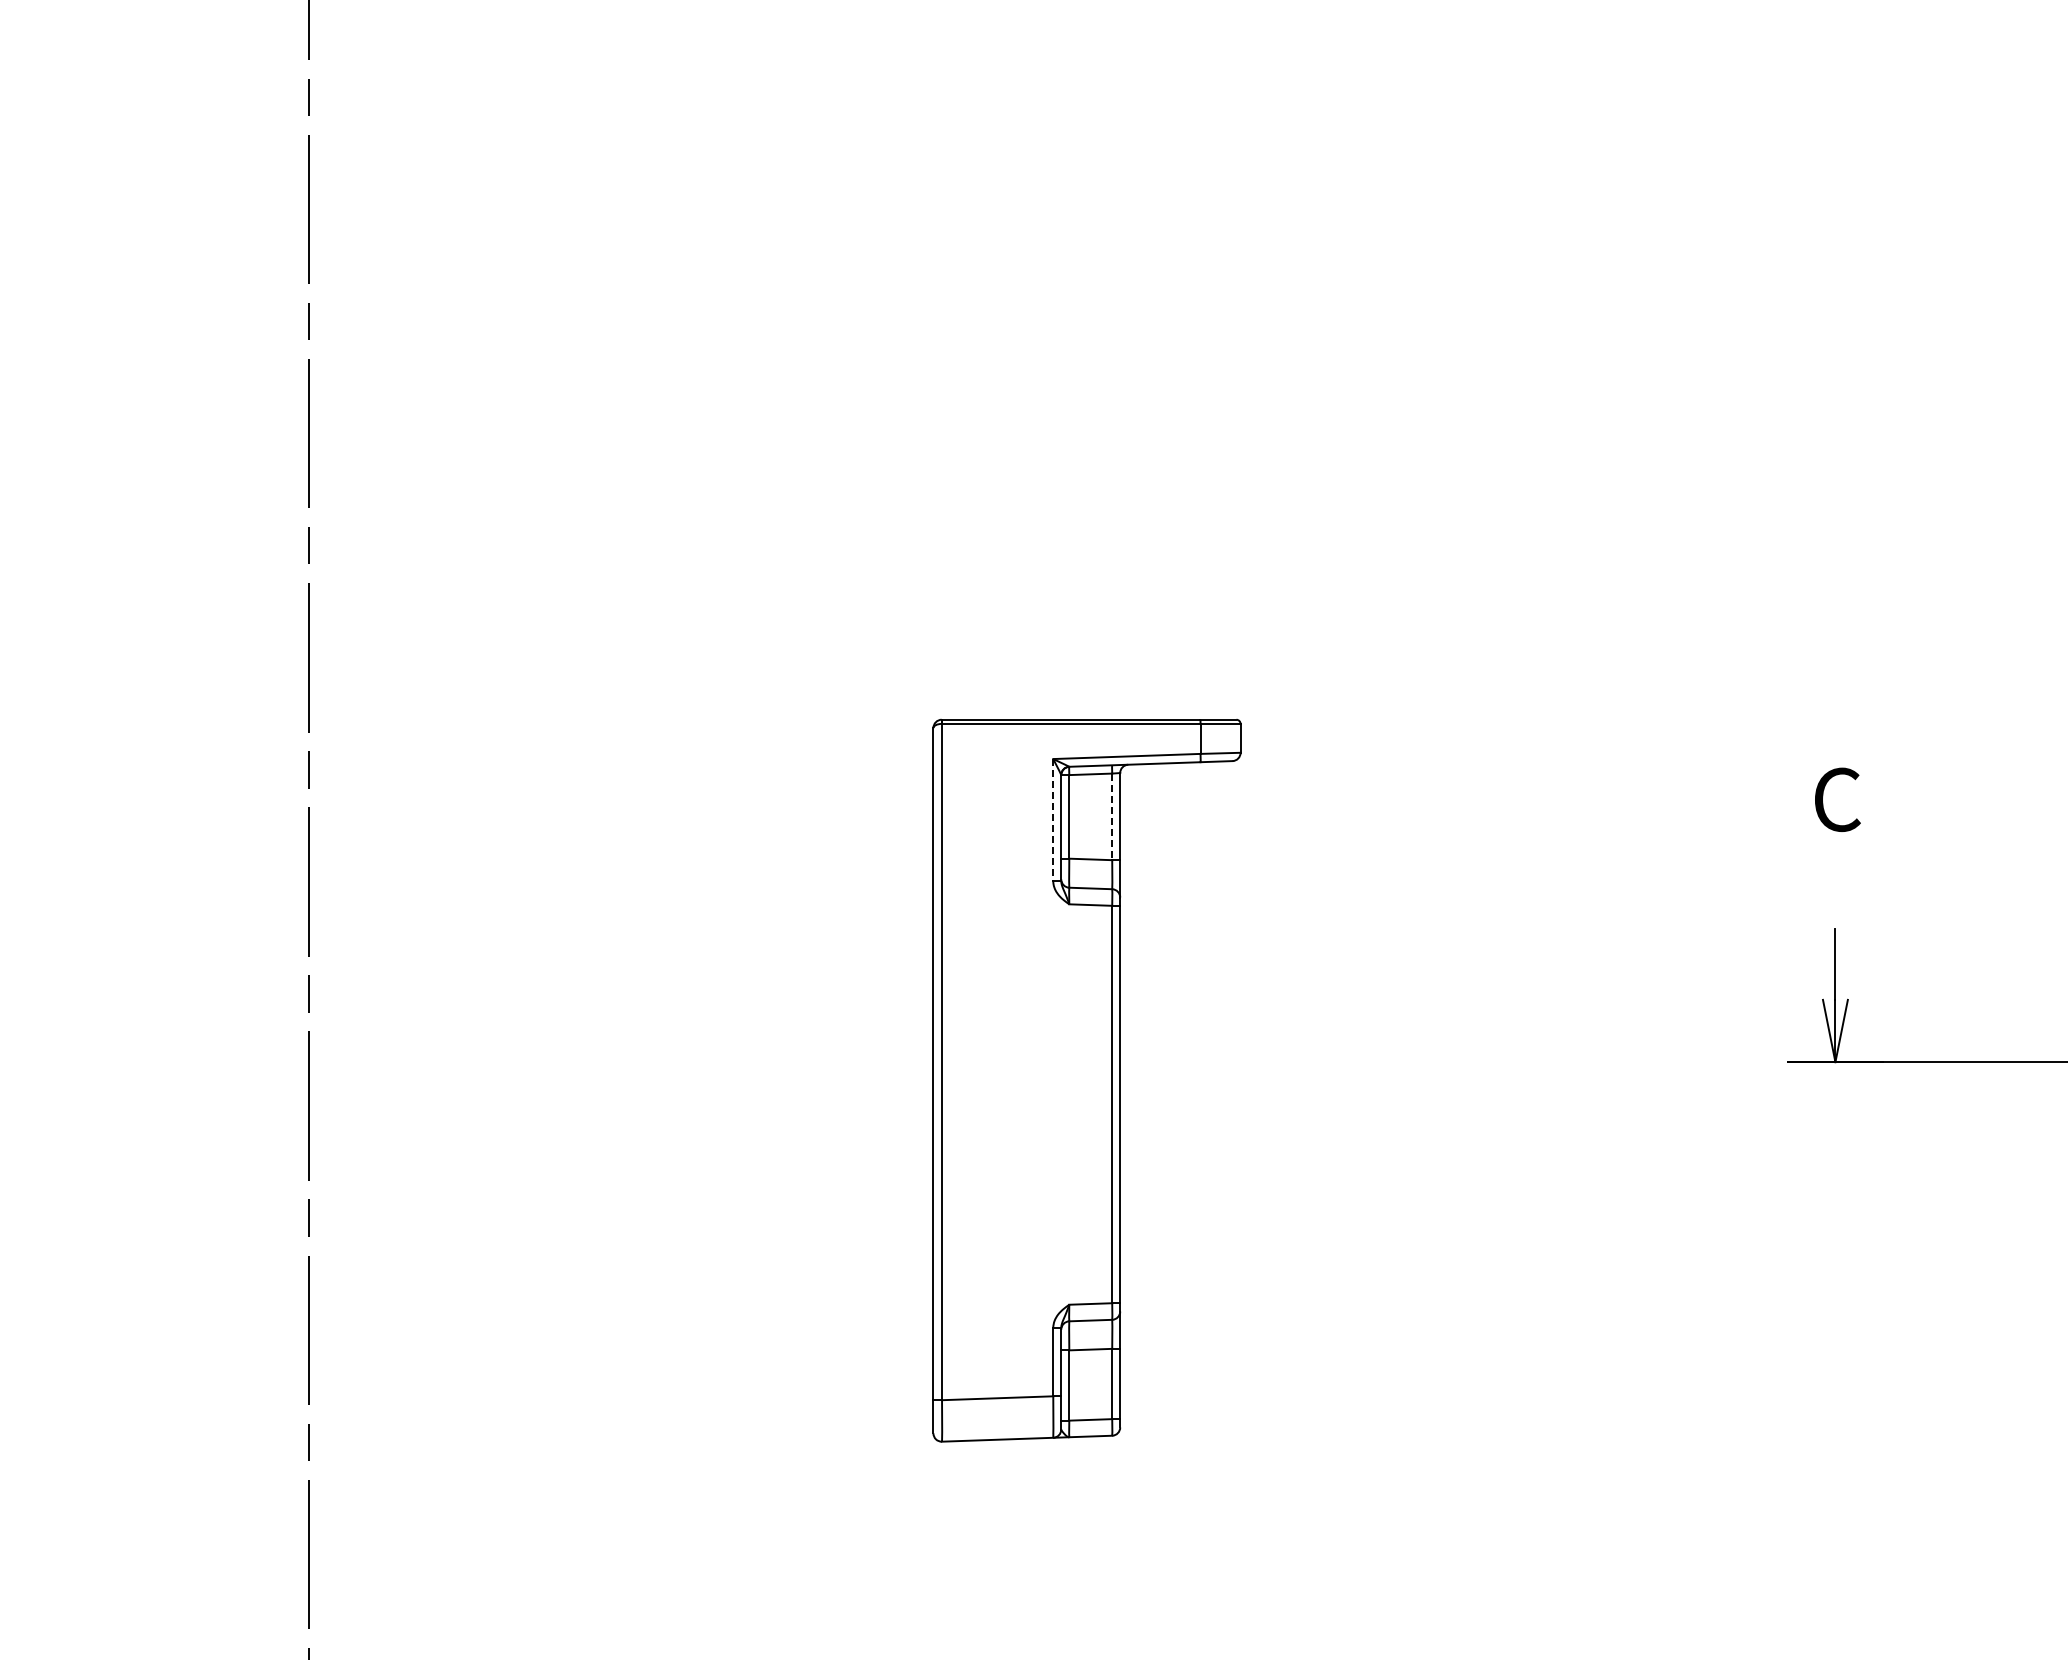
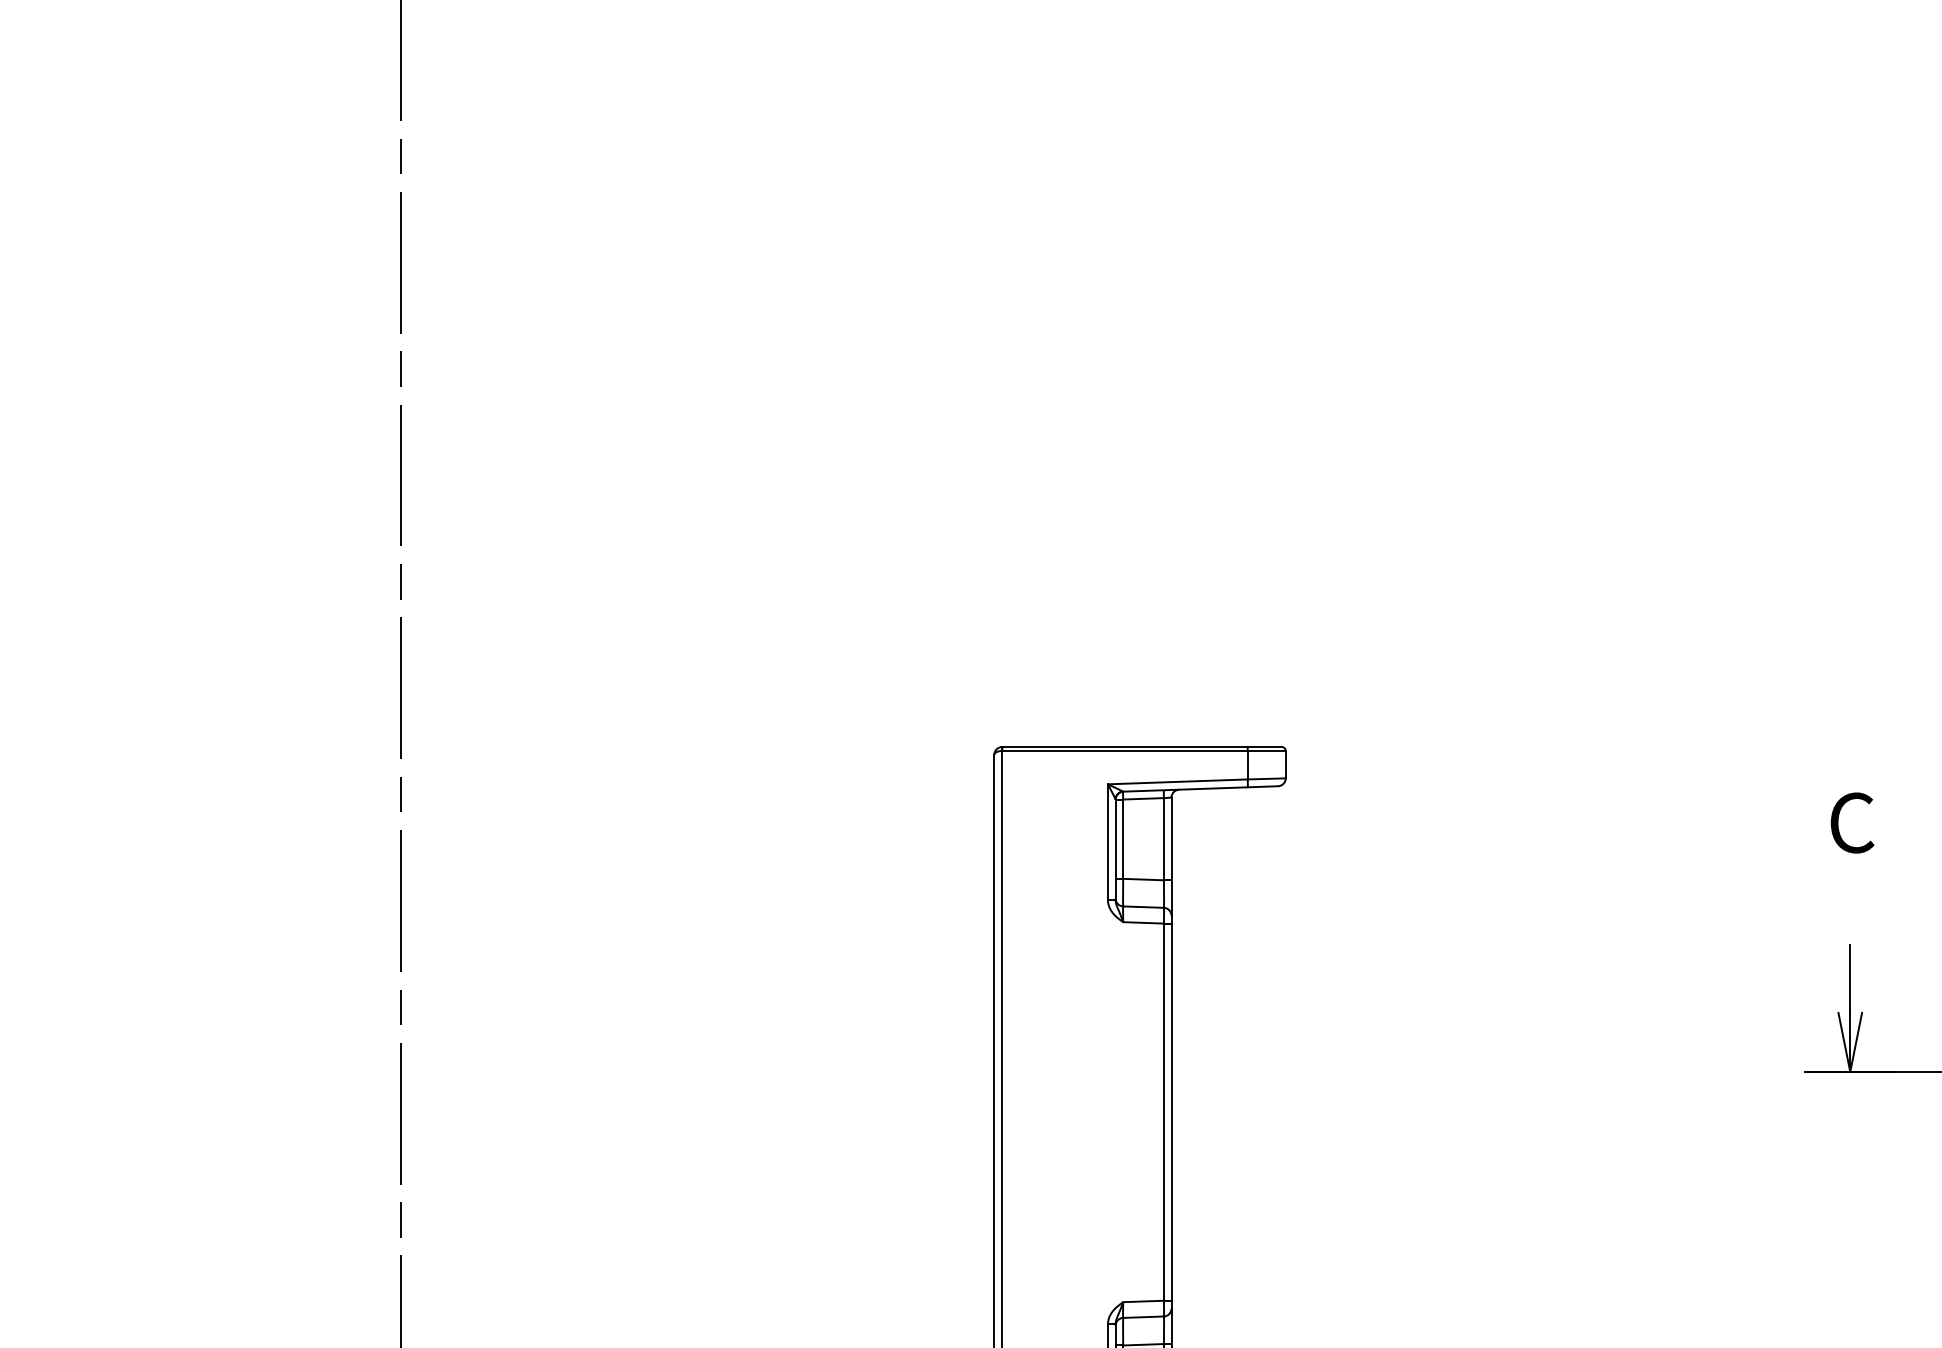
line: (1112, 817) -> (1164, 839), dashed -> solid
line: (1053, 820) -> (1108, 842), dashed -> solid

